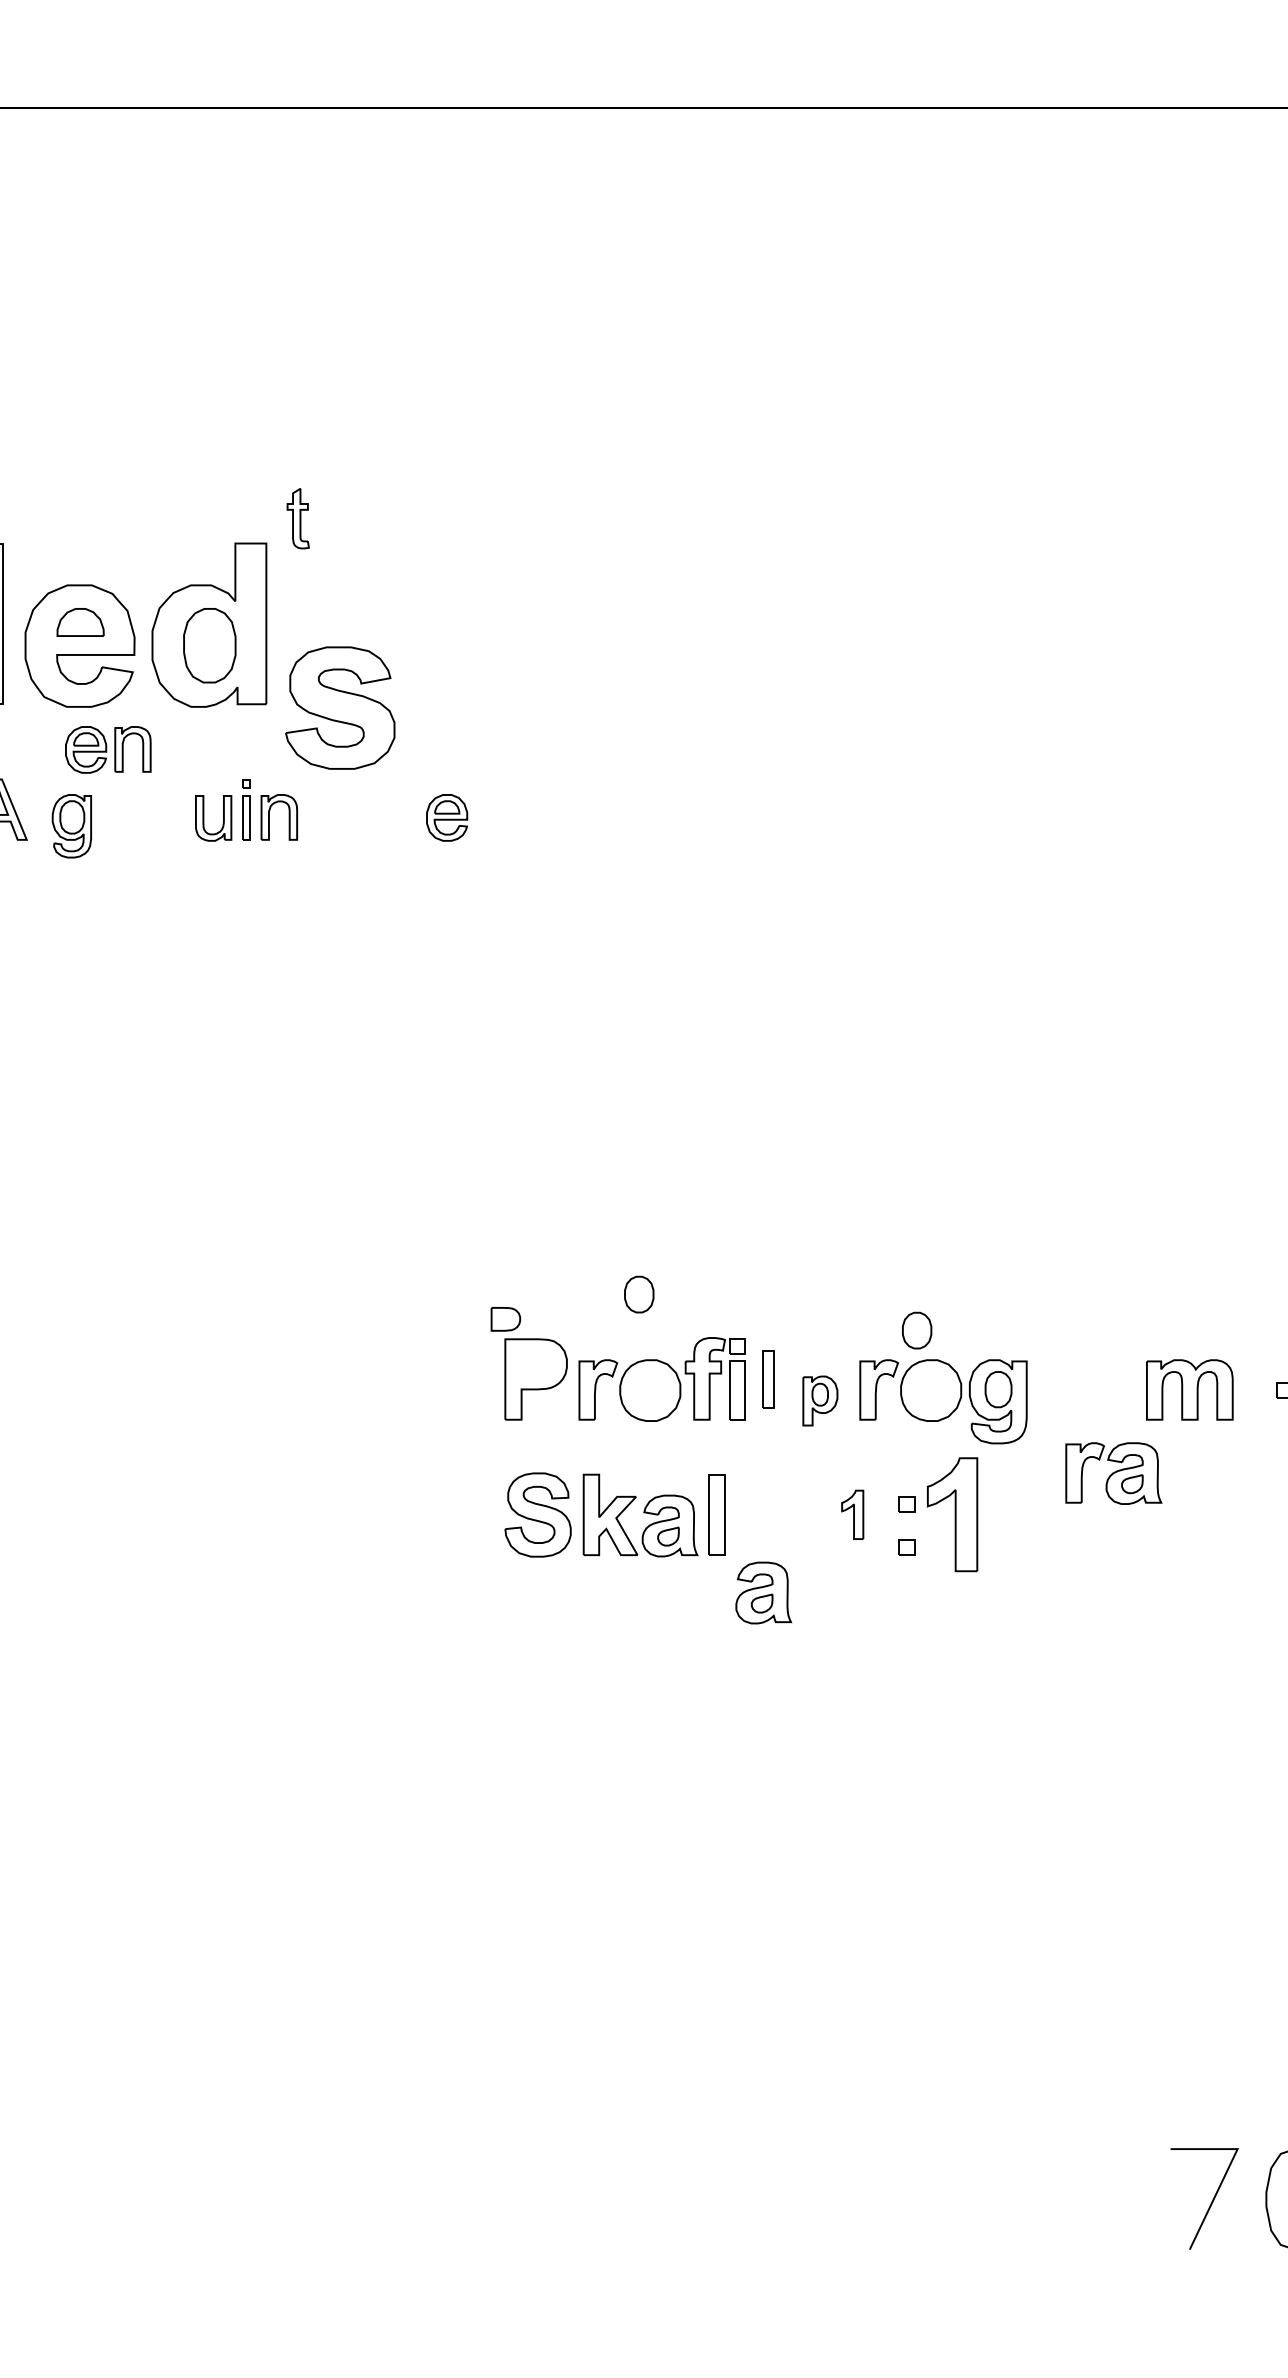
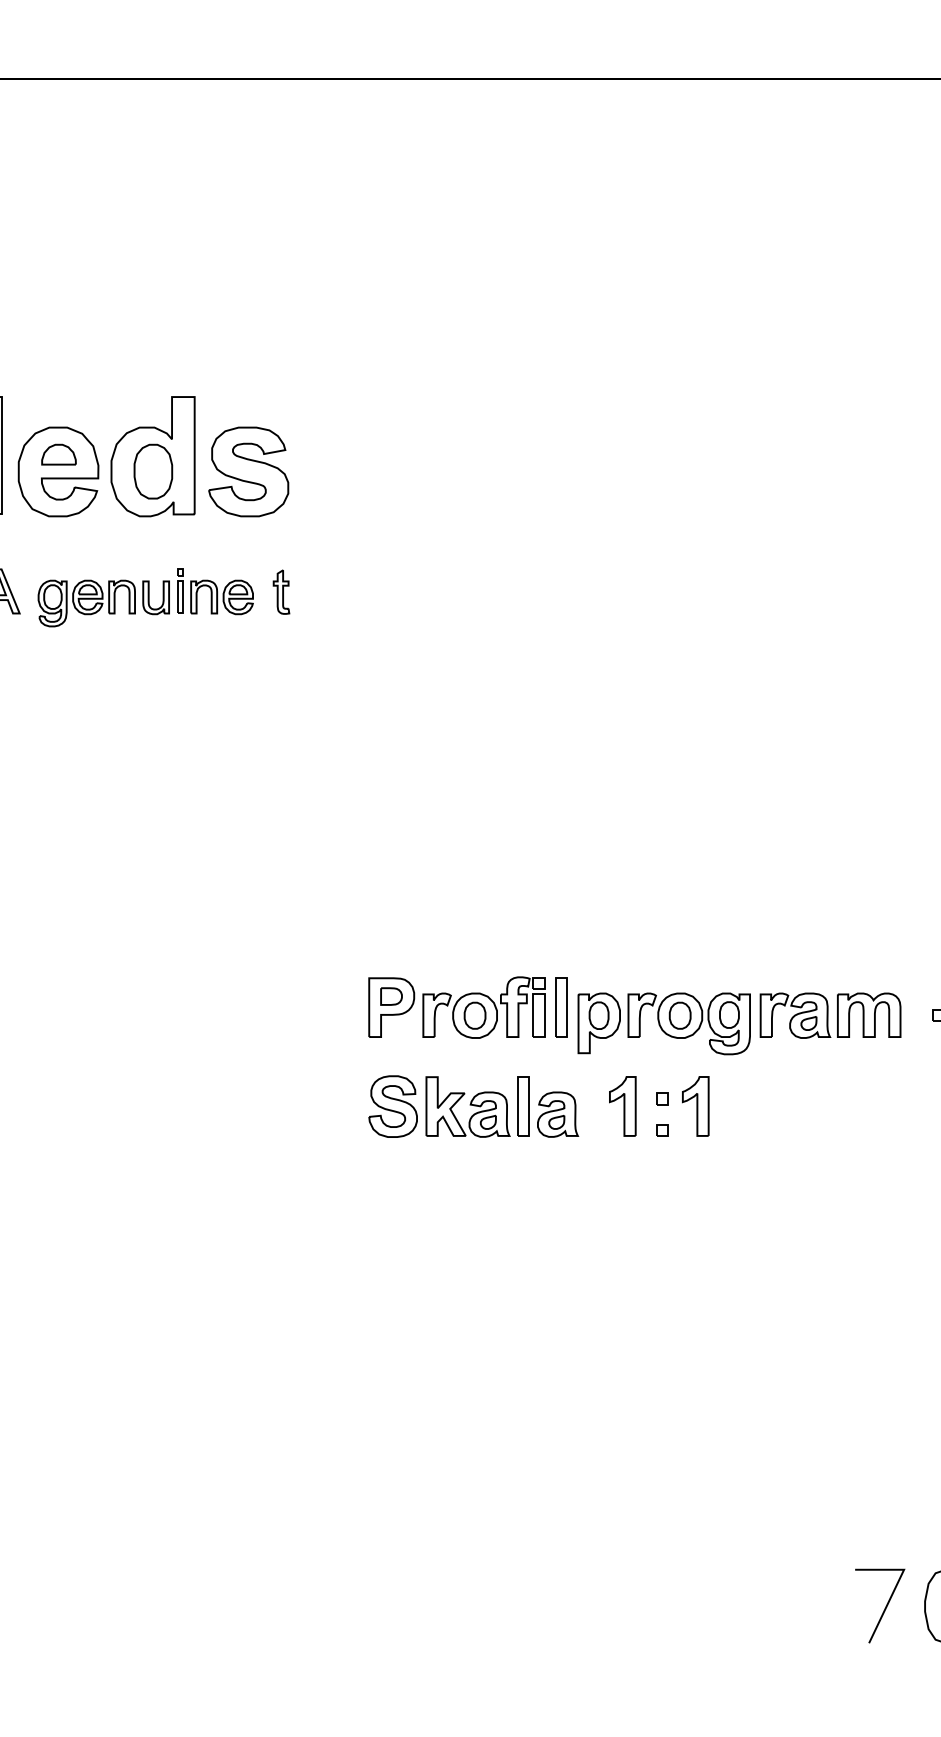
part: (297, 518) -> (280, 592), moved
part: (340, 707) -> (248, 471), moved
part: (108, 749) -> (104, 597), moved
part: (447, 817) -> (238, 597), moved
part: (639, 1294) -> (475, 1015), moved
part: (505, 1319) -> (391, 996), moved
part: (917, 1330) -> (680, 1015), moved
part: (768, 1379) -> (561, 1007), size x1.43
part: (820, 1400) -> (599, 1022), size x1.67
part: (1113, 1473) -> (795, 1015), moved
part: (852, 1514) -> (622, 1106), size x1.67
part: (951, 1514) -> (695, 1106), size x0.71
part: (763, 1592) -> (557, 1114), moved

